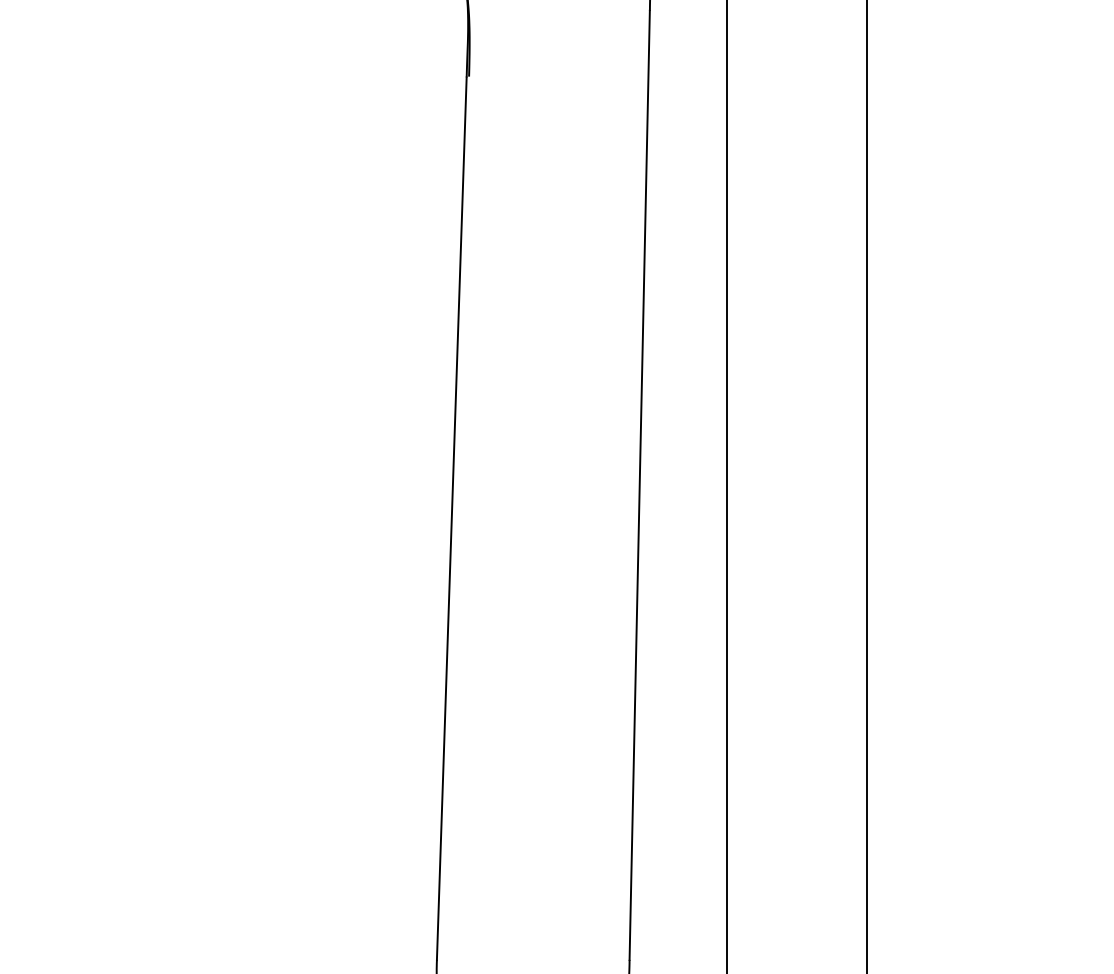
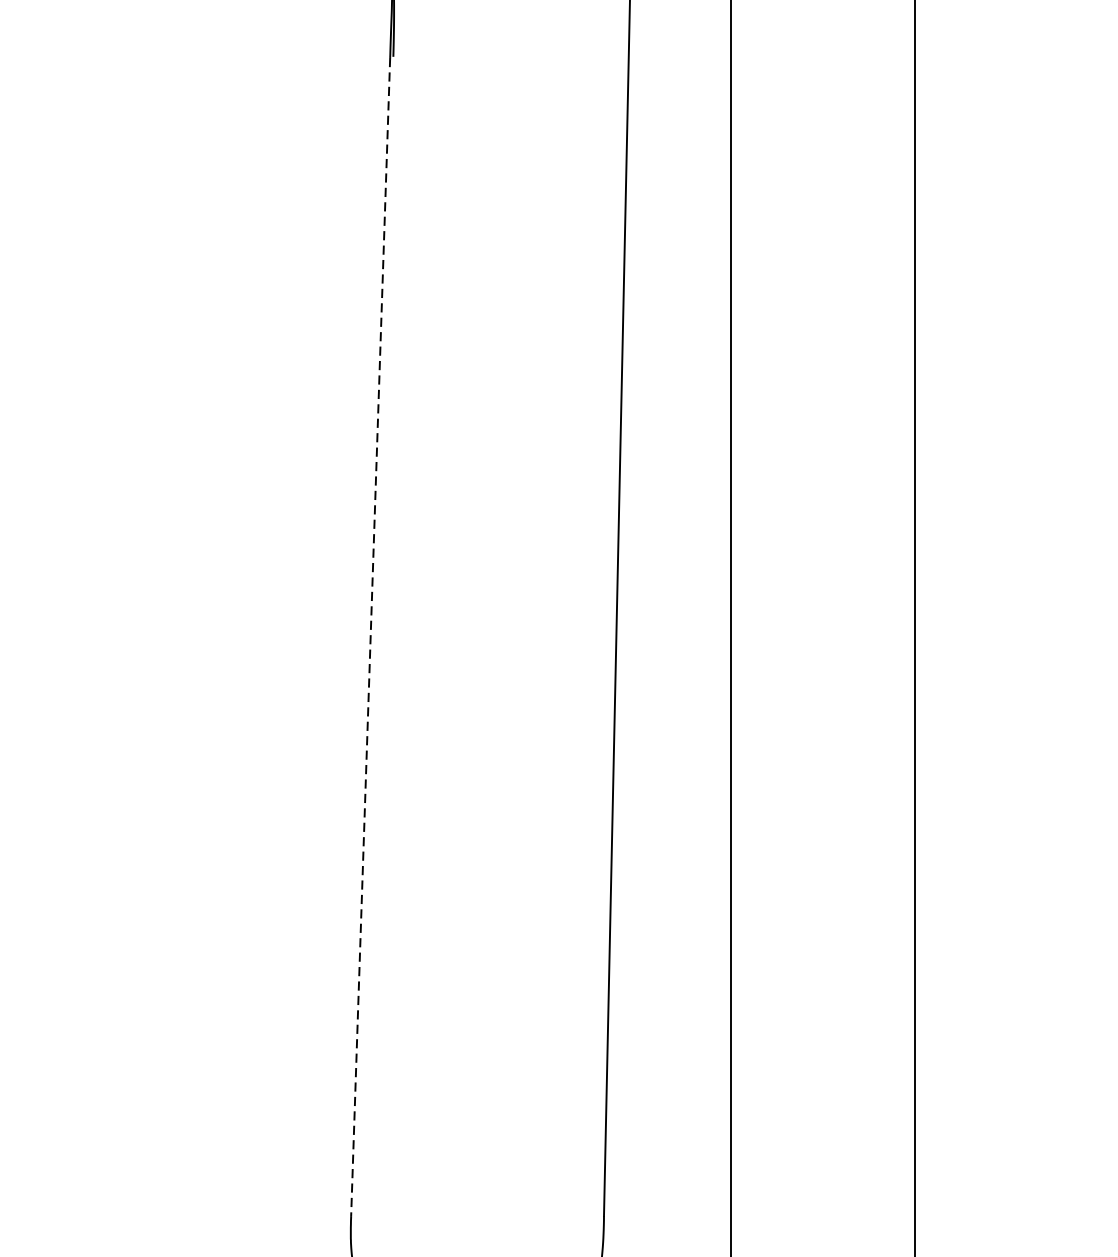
line: (451, 519) -> (370, 638), solid -> dashed

